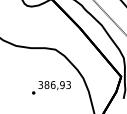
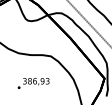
text: (51, 87) -> (33, 83), moved

